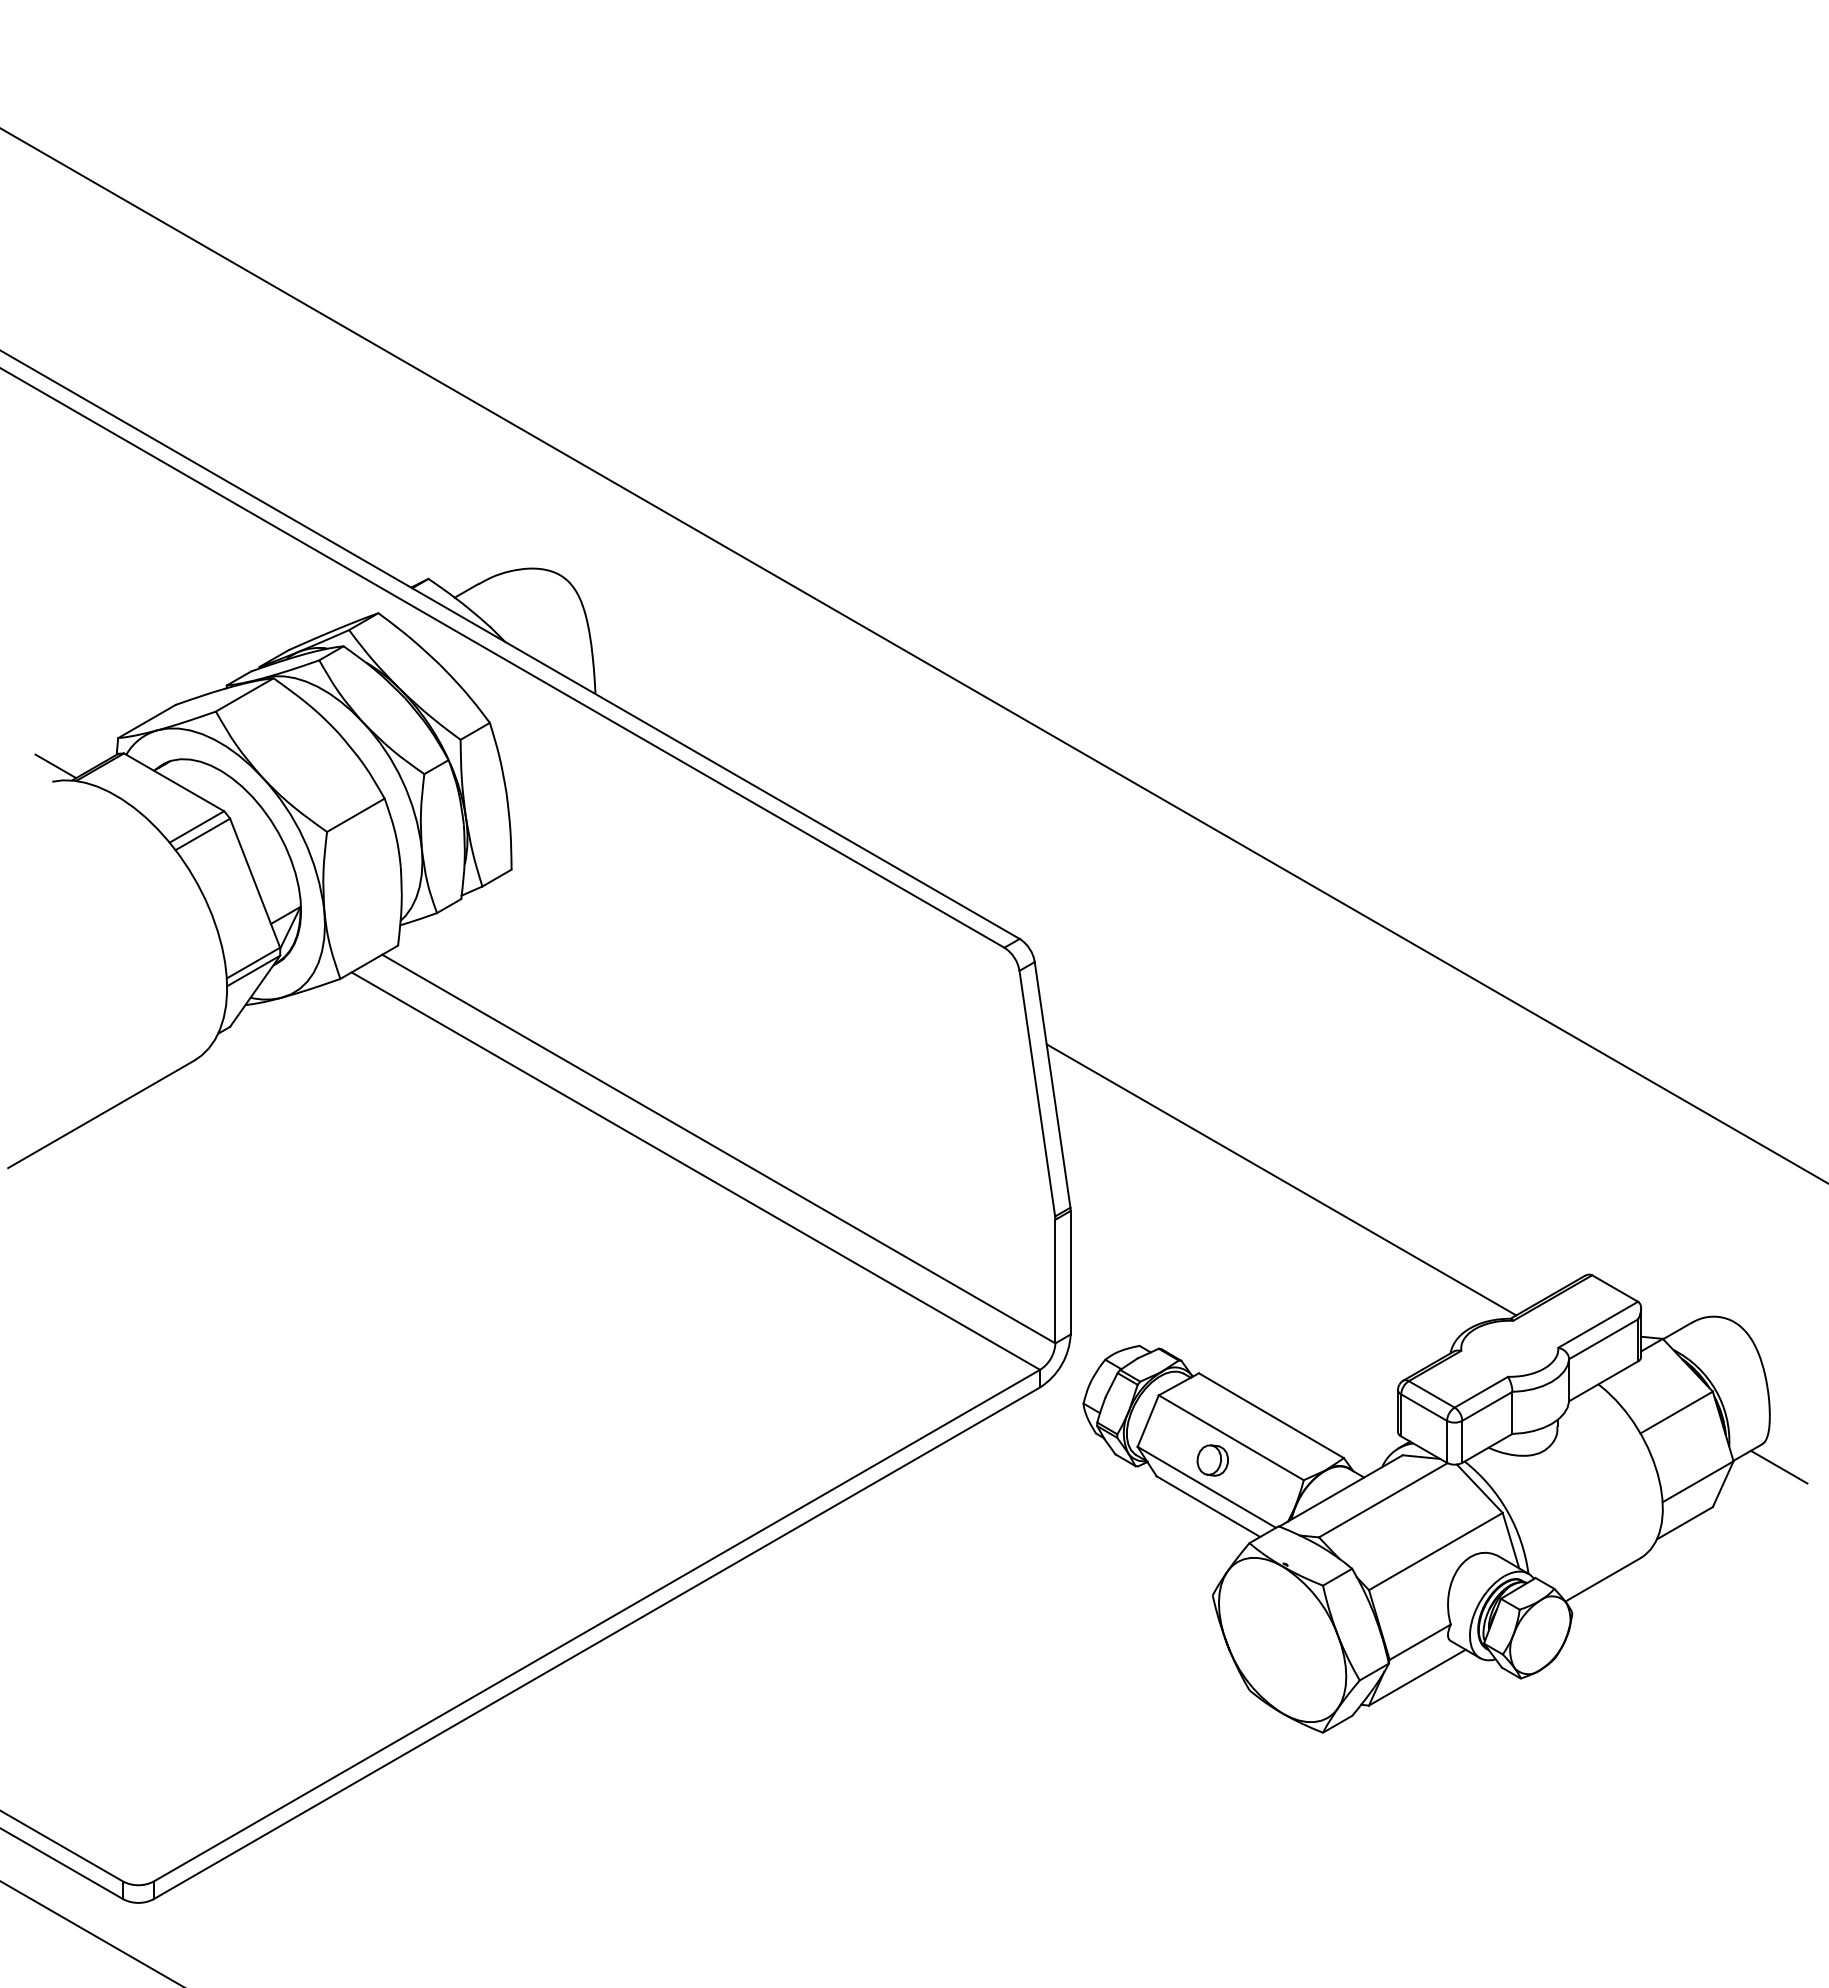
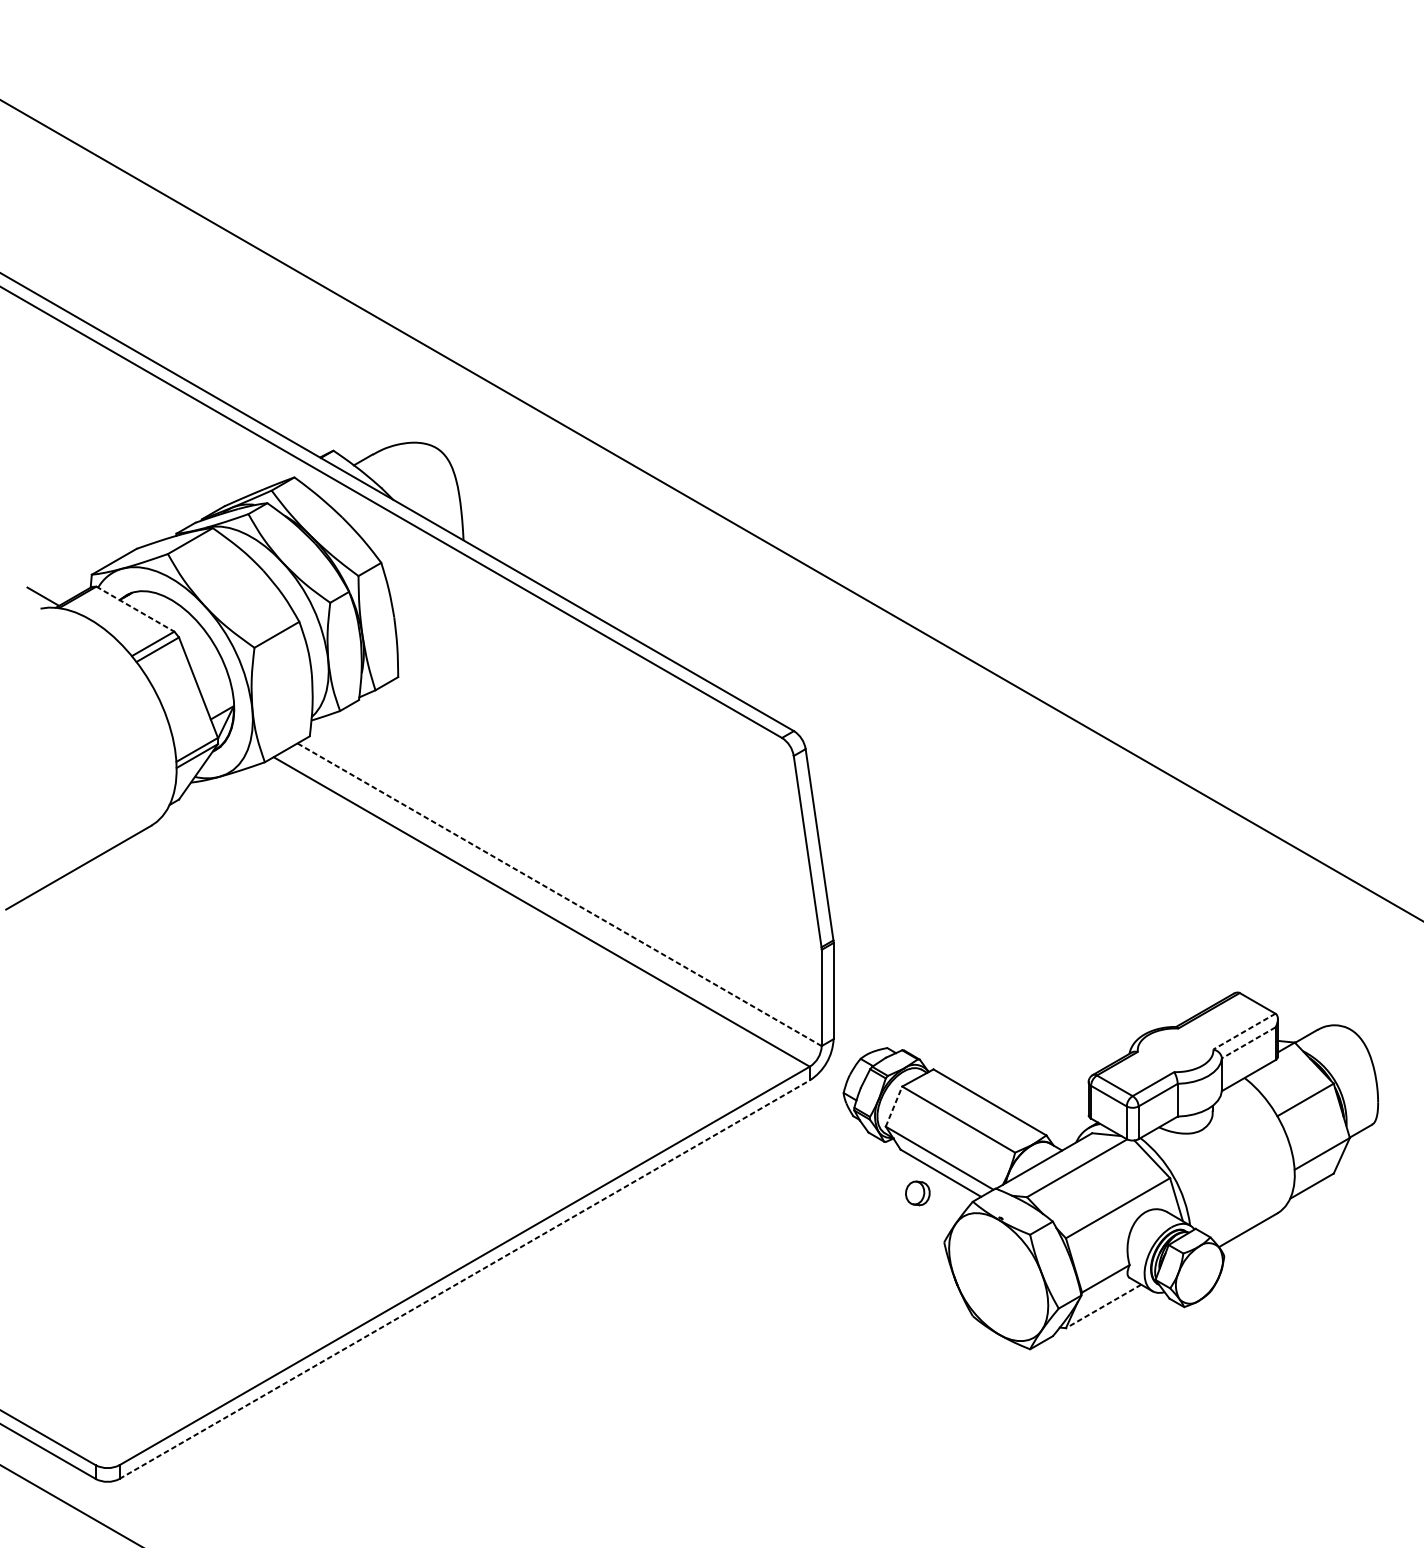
line: (174, 782) -> (135, 609), solid -> dashed
line: (718, 1149) -> (559, 895), solid -> dashed
line: (1281, 1179) -> (997, 918), removed
line: (1597, 1325) -> (1243, 1032), solid -> dashed
line: (1603, 1339) -> (1248, 1043), solid -> dashed
line: (1148, 1421) -> (894, 1106), solid -> dashed
part: (1212, 1460) -> (917, 1193), moved
line: (1778, 1466) -> (1384, 1141), removed
line: (596, 1643) -> (464, 1279), solid -> dashed
line: (1417, 1677) -> (1103, 1306), solid -> dashed

